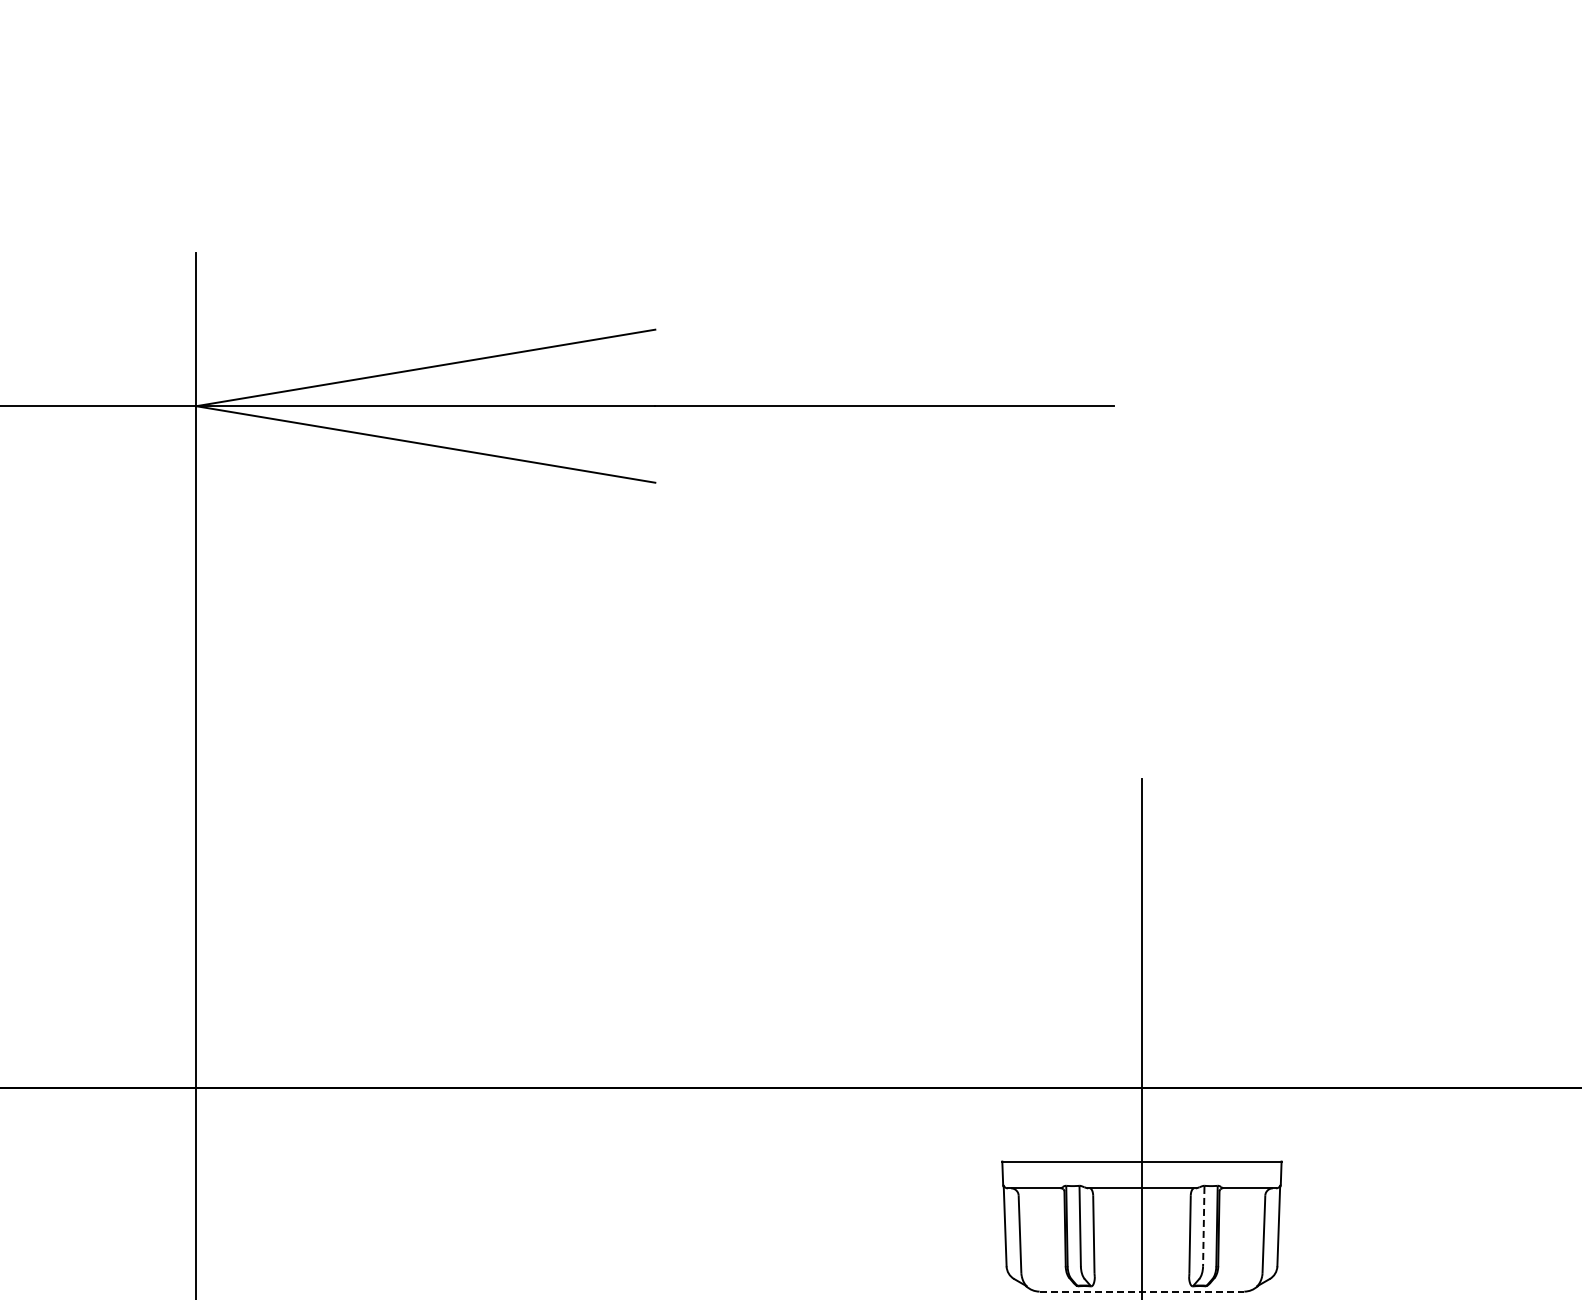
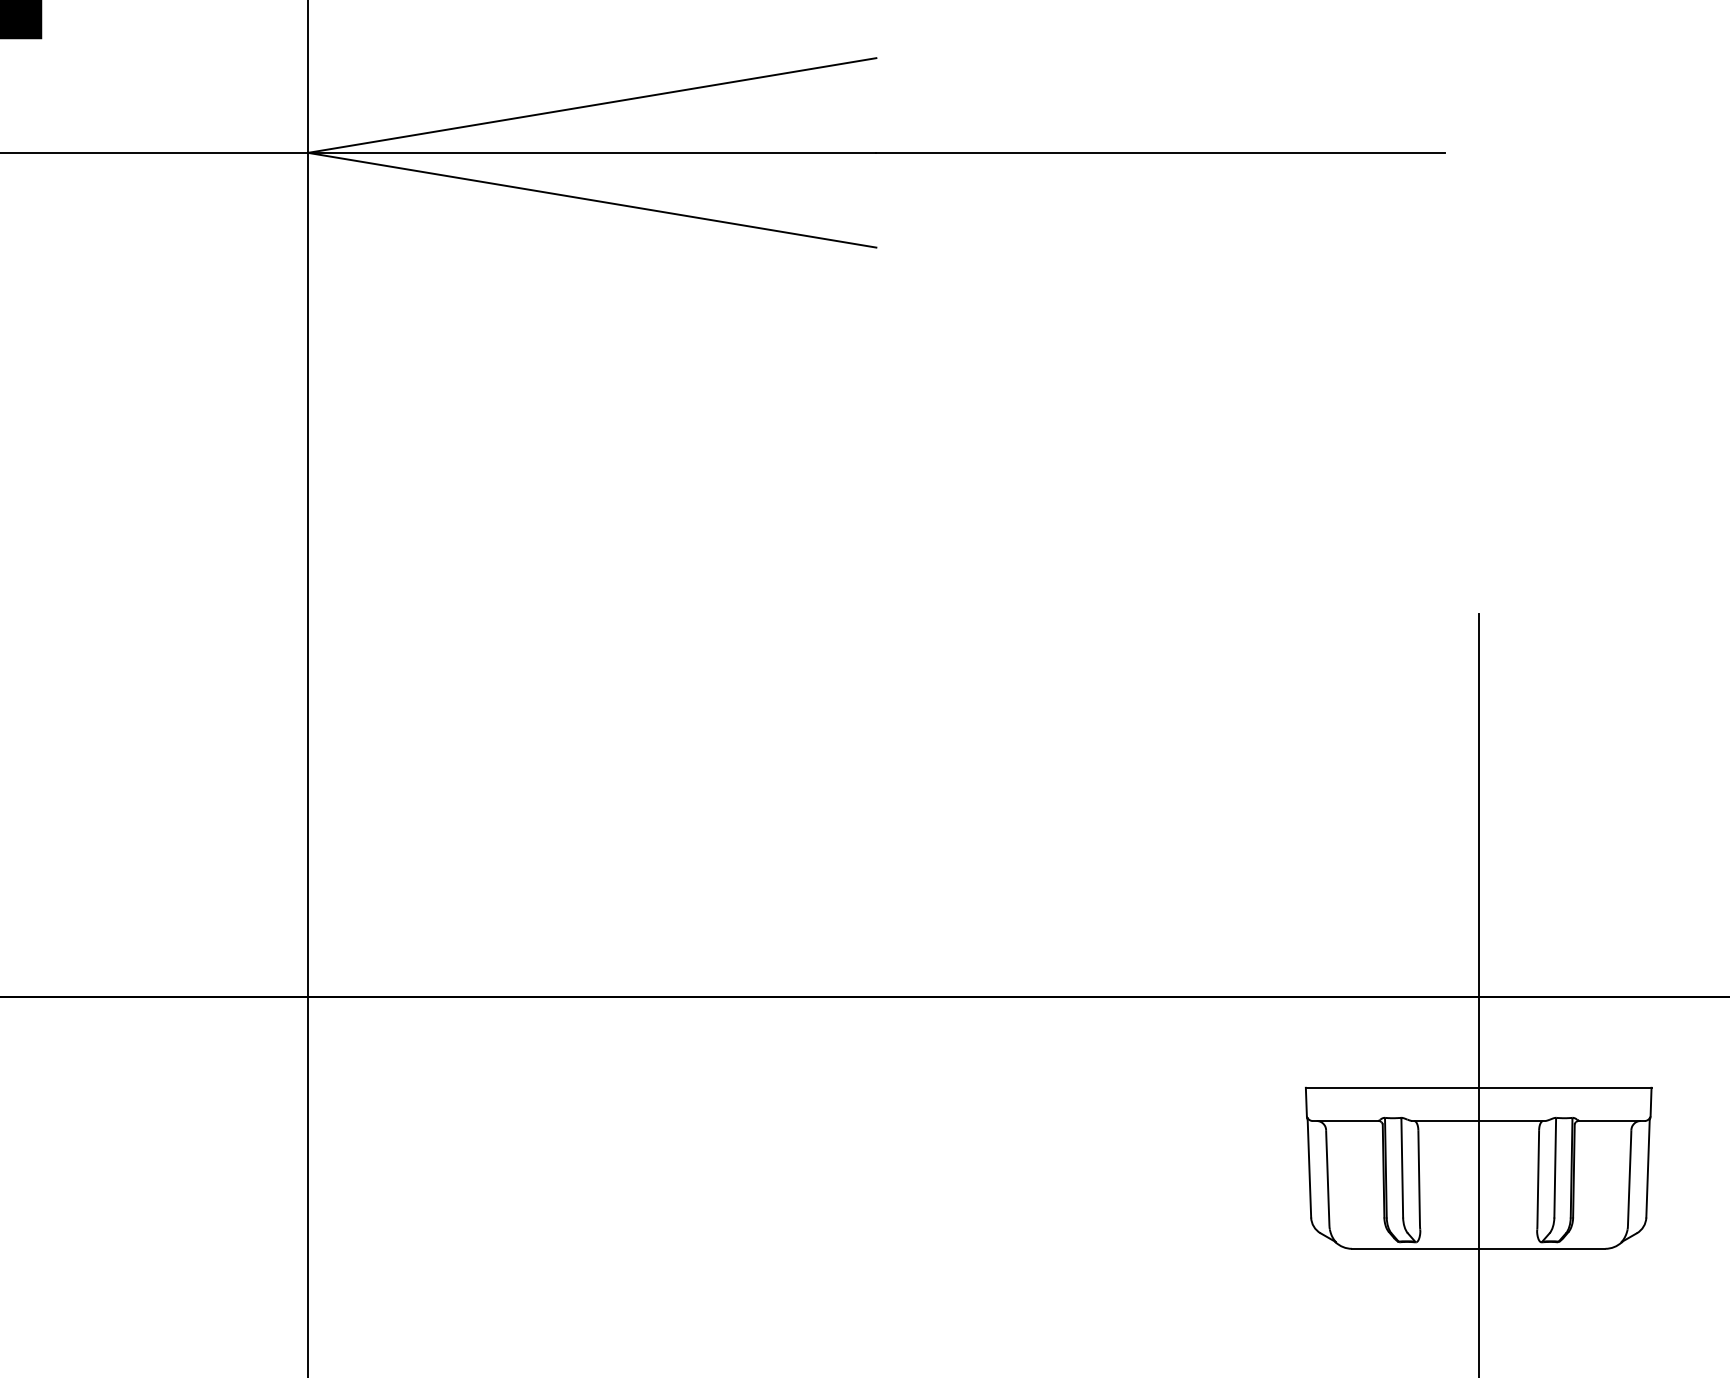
line: (1203, 1226) -> (1554, 1168), dashed -> solid
line: (1142, 1291) -> (1479, 1248), dashed -> solid

